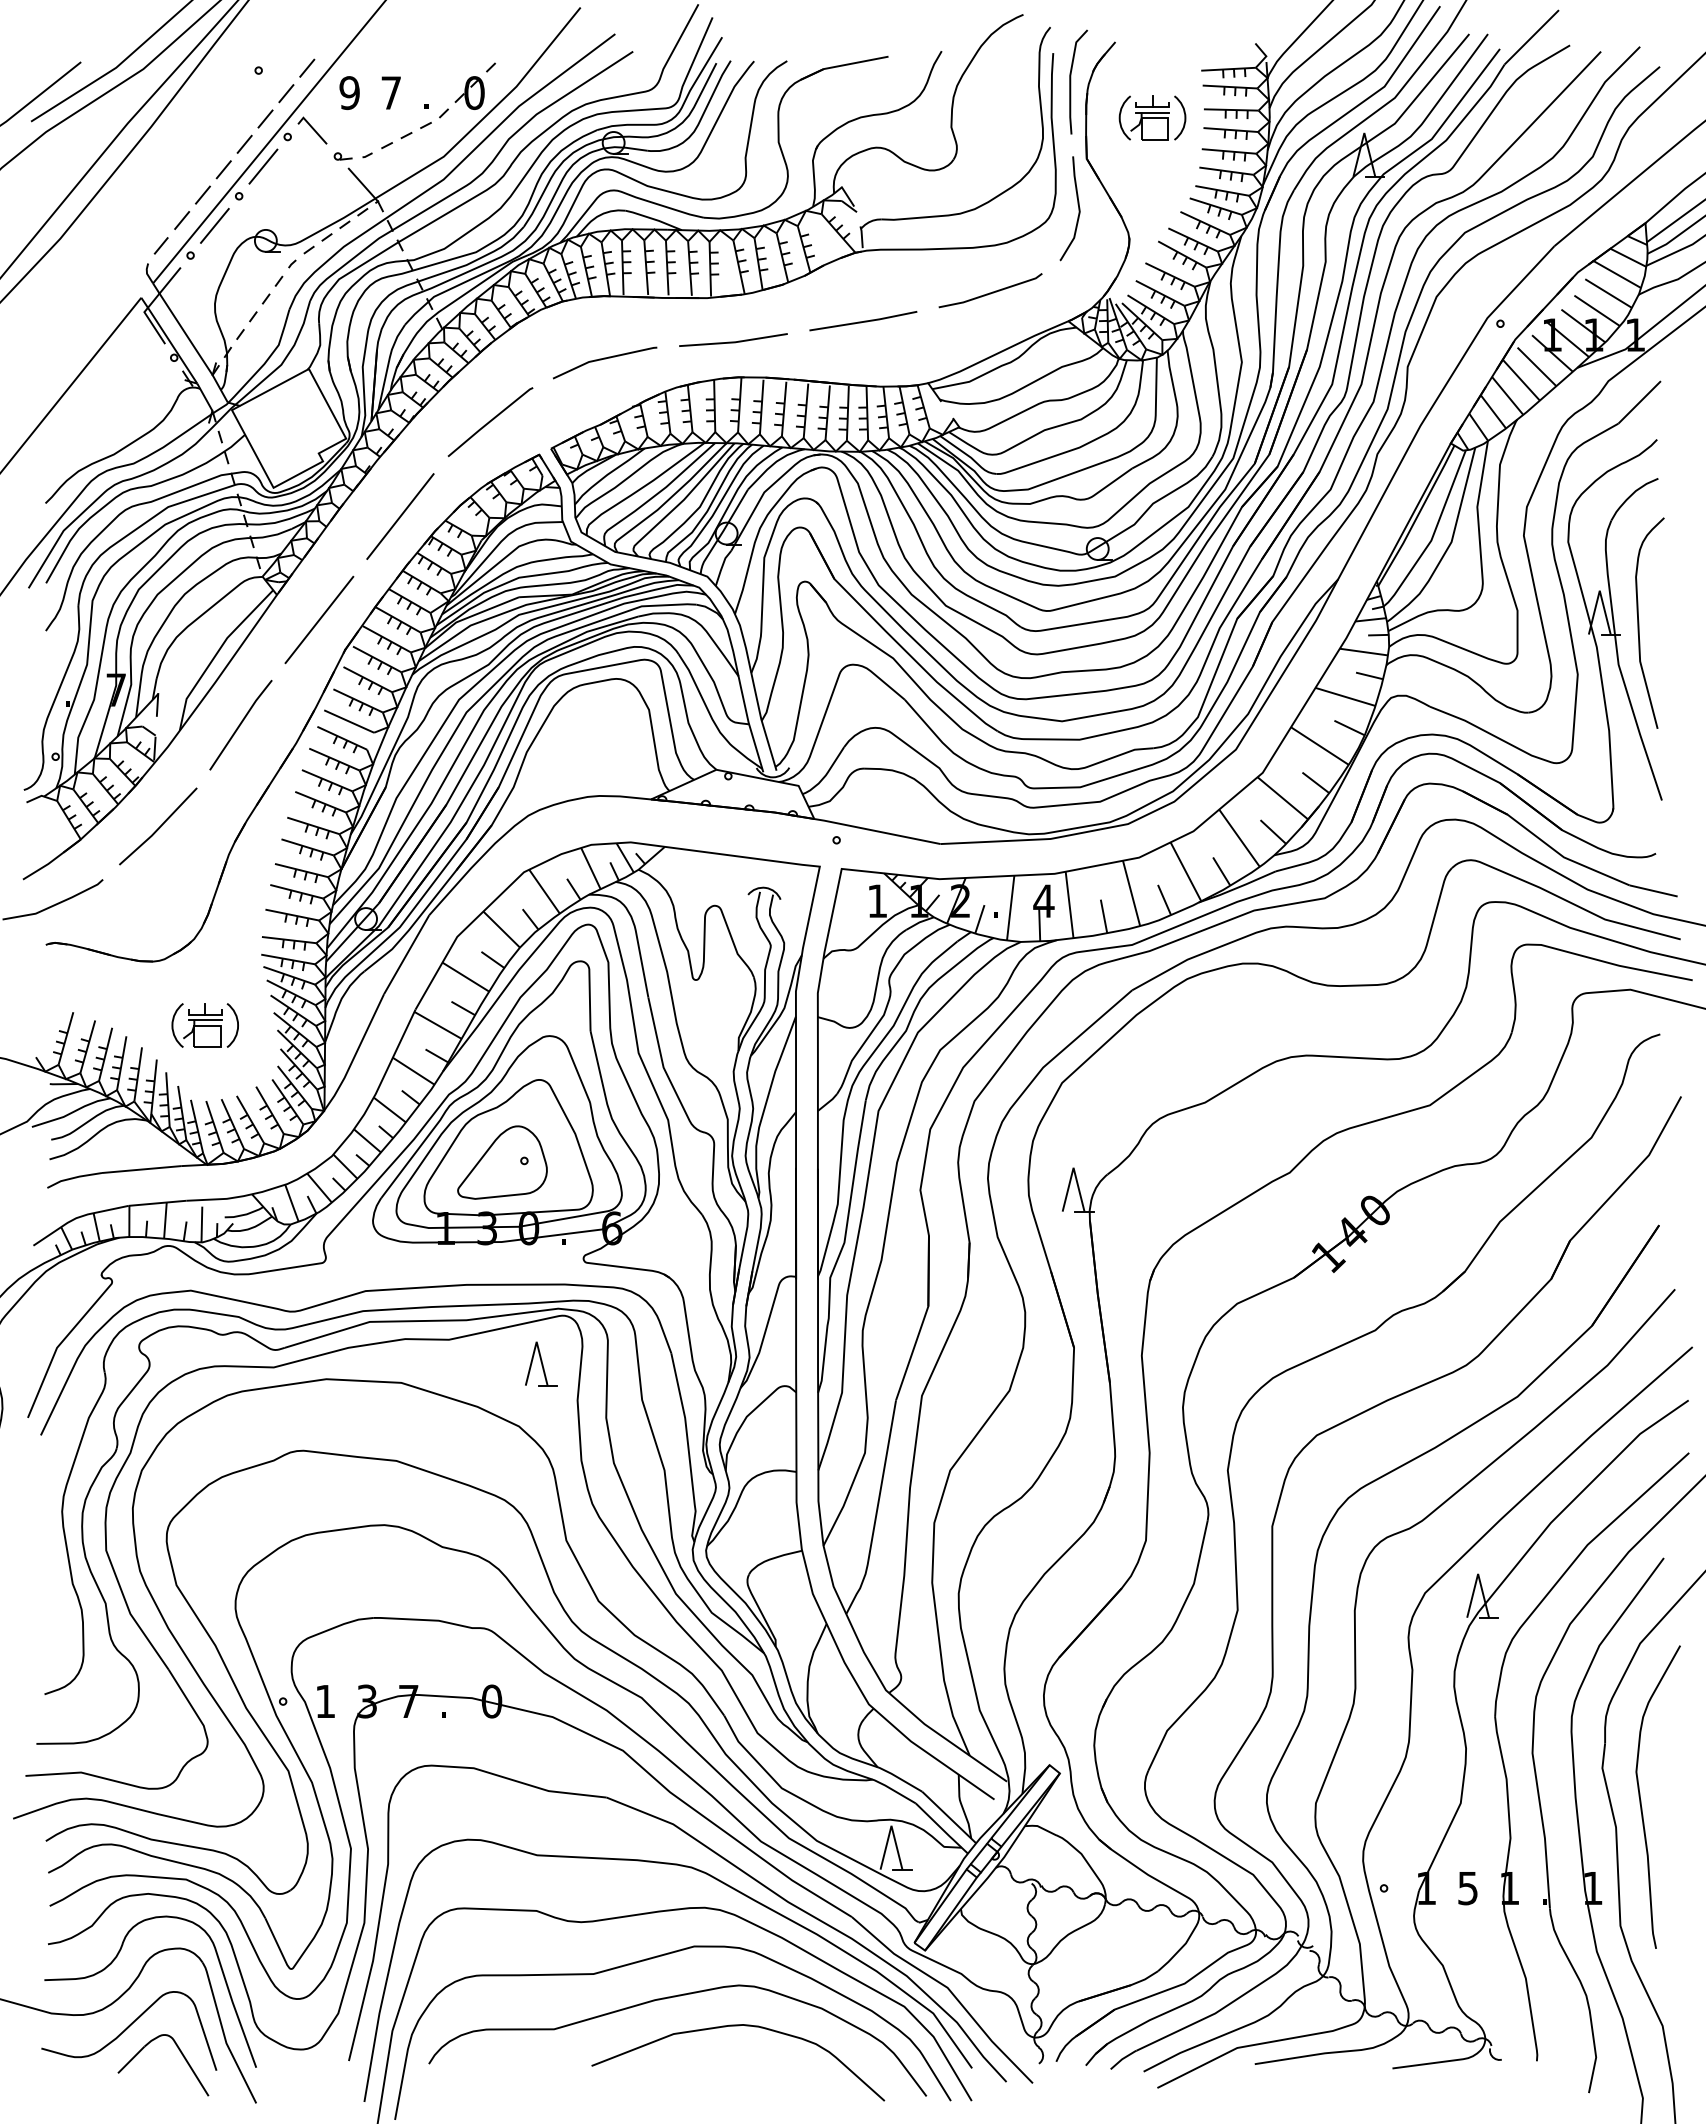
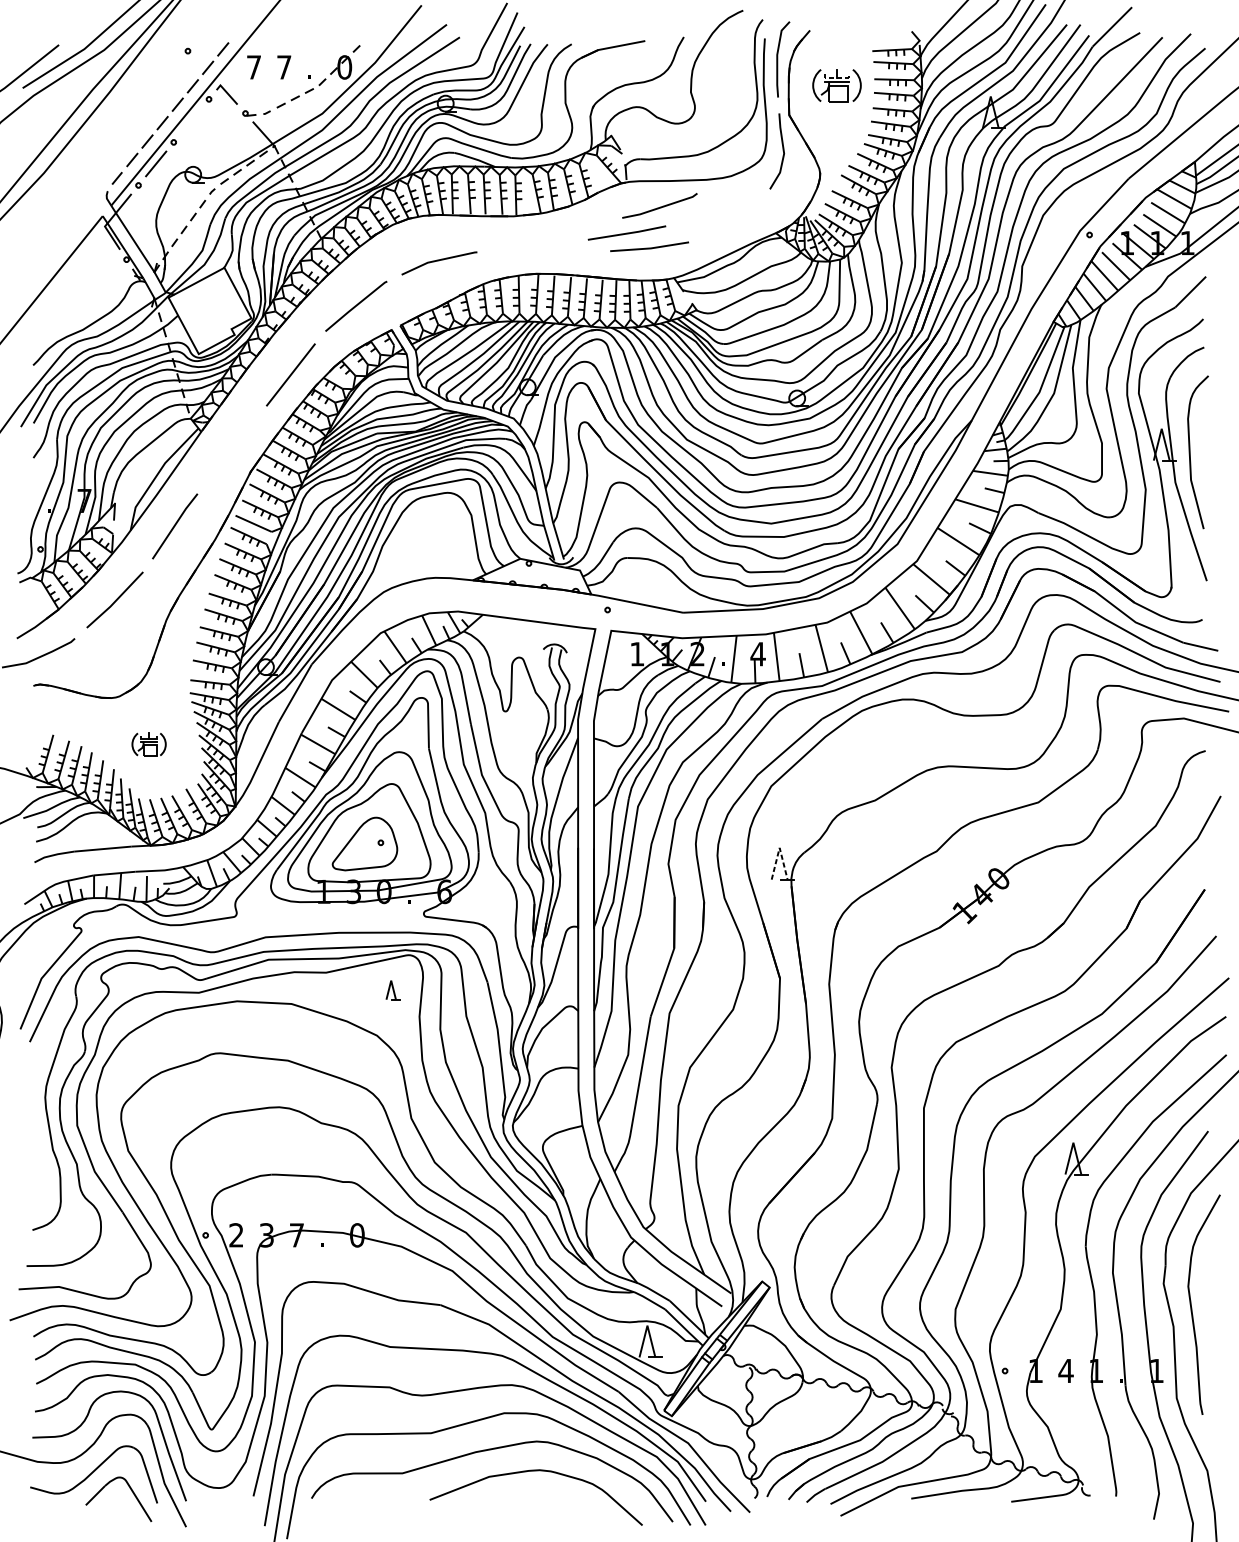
text: (349, 93) -> (253, 67), 9 -> 7
line: (1153, 107) -> (837, 77), solid -> dashed
line: (263, 166) -> (191, 120), removed
line: (990, 292) -> (659, 207), moved
line: (733, 341) -> (649, 247), moved
line: (319, 619) -> (232, 449), removed
part: (204, 1025) -> (148, 744), size x0.7
line: (1073, 1167) -> (779, 847), solid -> dashed
part: (541, 1363) -> (393, 989), size x0.6
text: (324, 1700) -> (235, 1234), 1 -> 2
text: (1467, 1888) -> (1065, 1371), 5 -> 4

